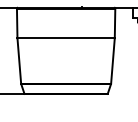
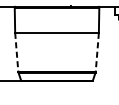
line: (19, 60) -> (16, 52), solid -> dashed
line: (112, 60) -> (96, 52), solid -> dashed

